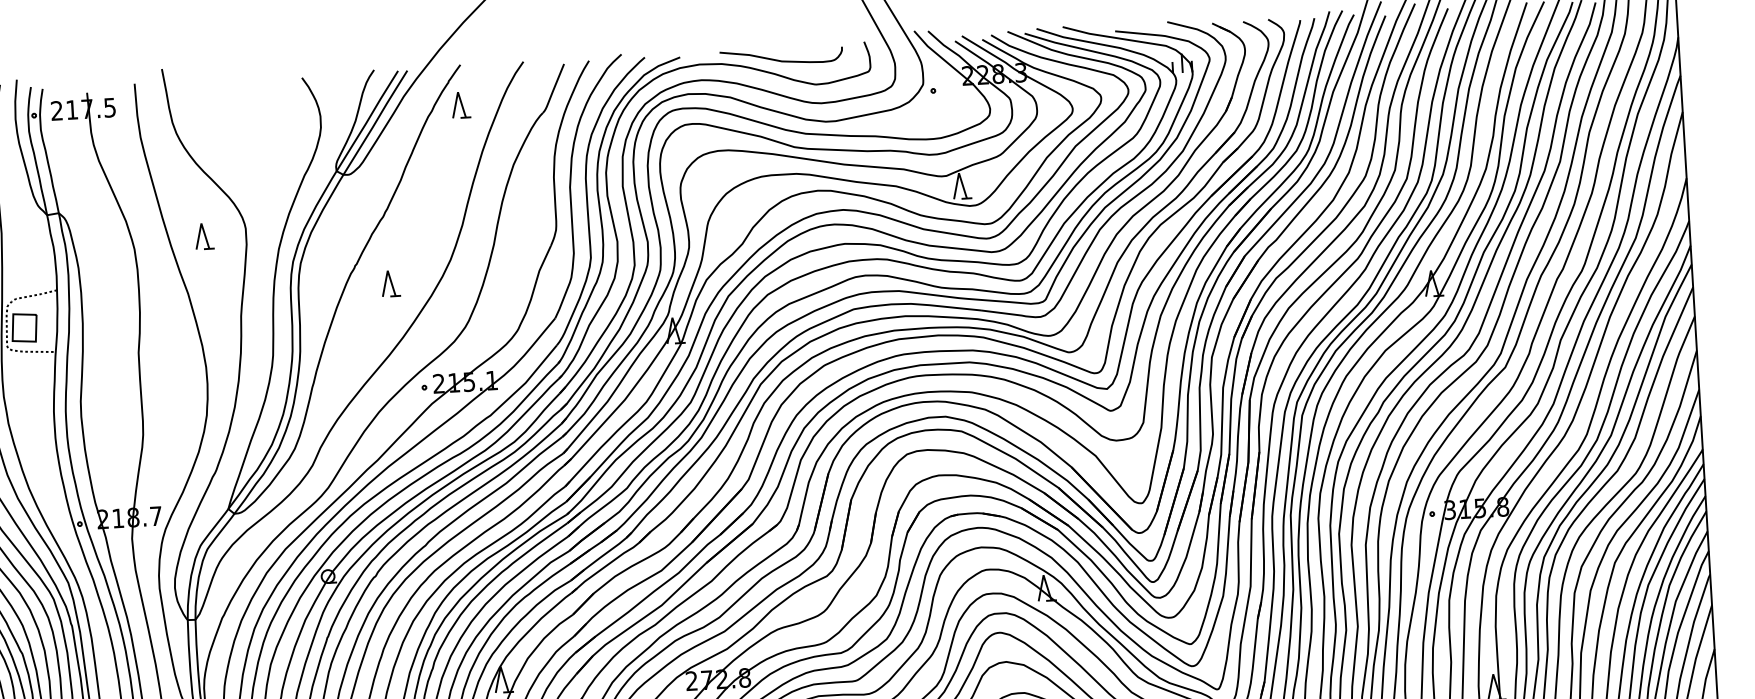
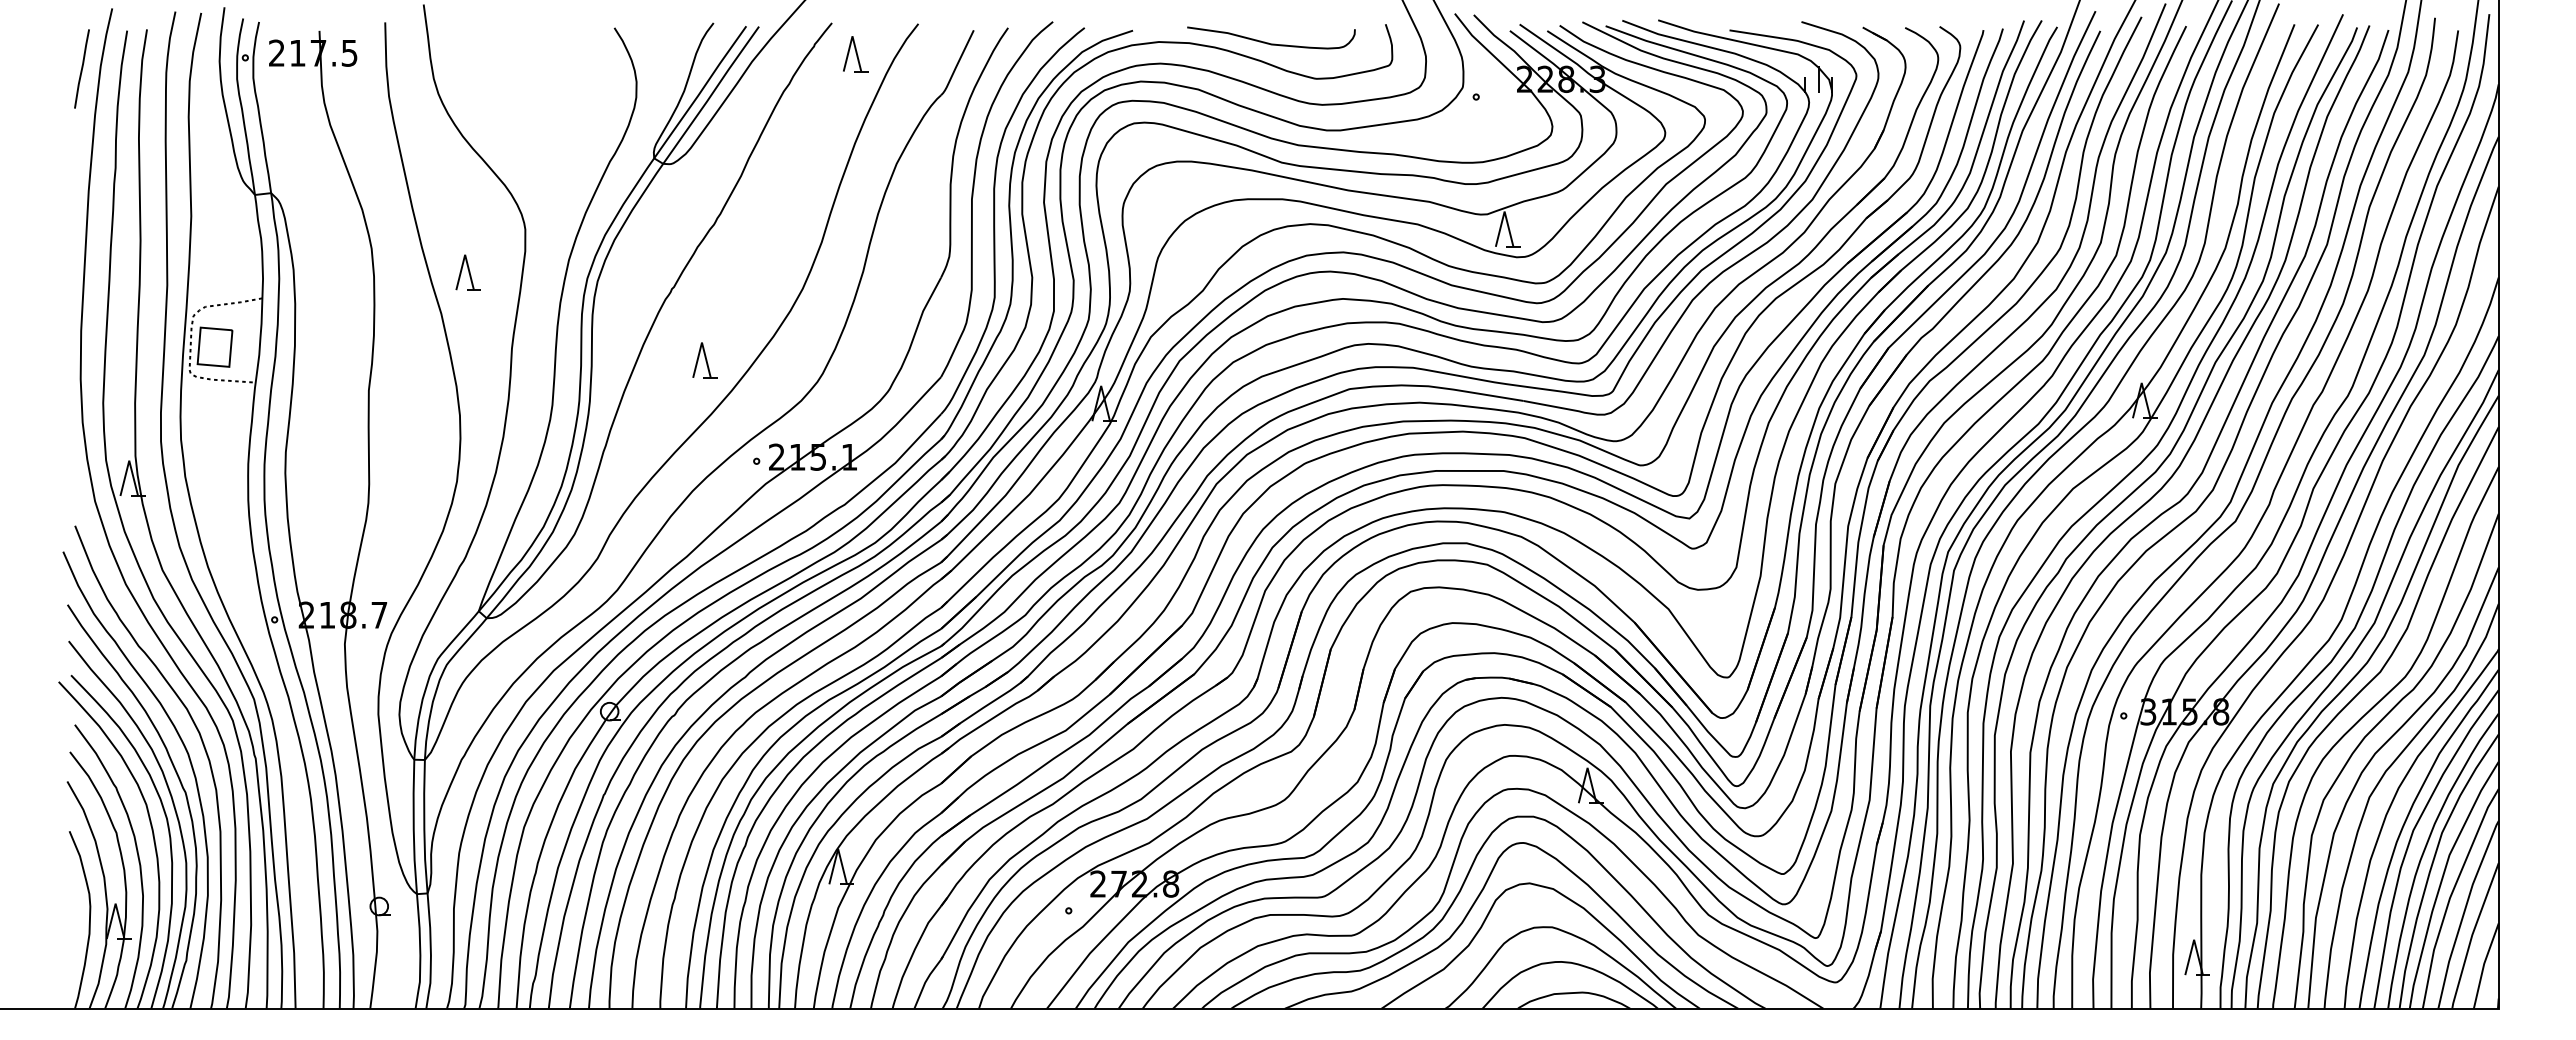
part: (460, 105) -> (855, 54), moved
part: (203, 236) -> (467, 272), moved
part: (390, 283) -> (704, 360), moved

